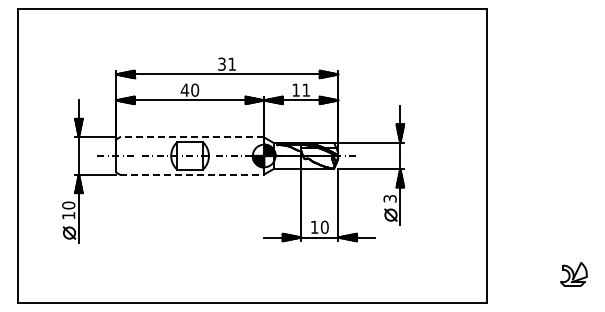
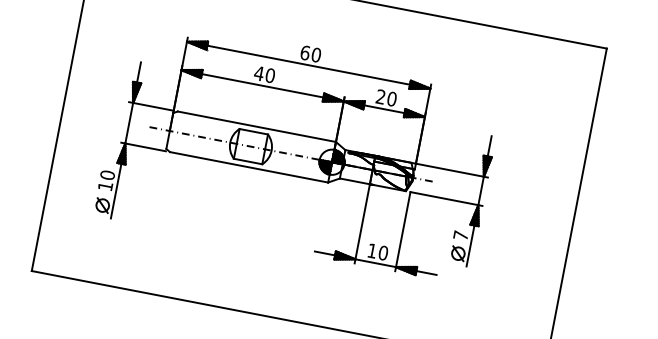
text: (227, 63) -> (311, 53), 31 -> 60
text: (301, 89) -> (386, 97), 11 -> 20
line: (191, 137) -> (256, 126), dashed -> solid
line: (192, 174) -> (249, 167), dashed -> solid
text: (389, 198) -> (460, 235), 3 -> 7

